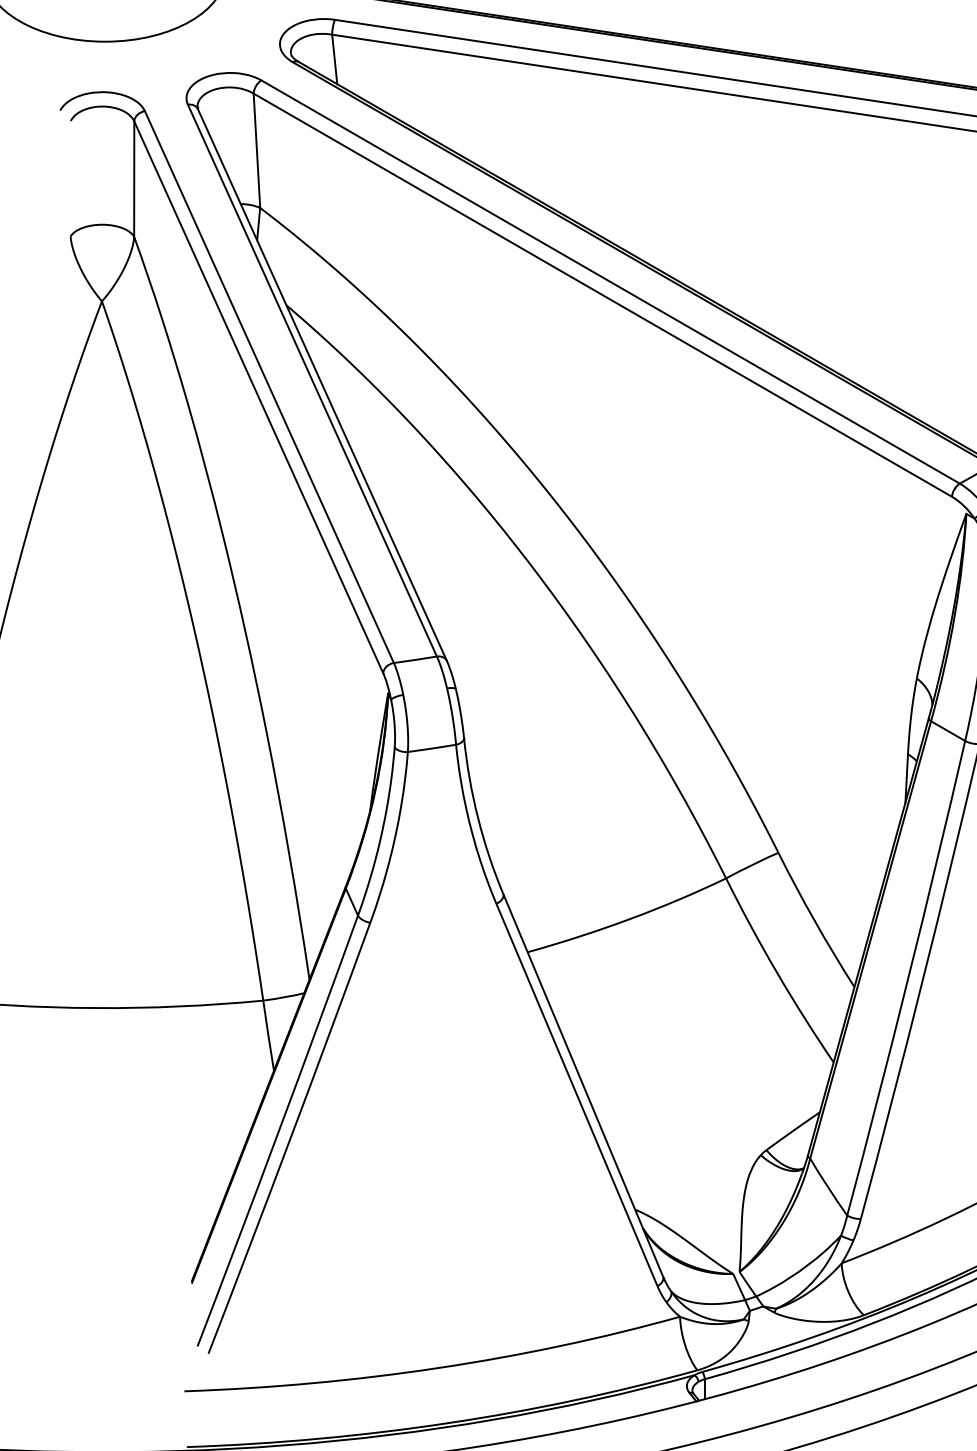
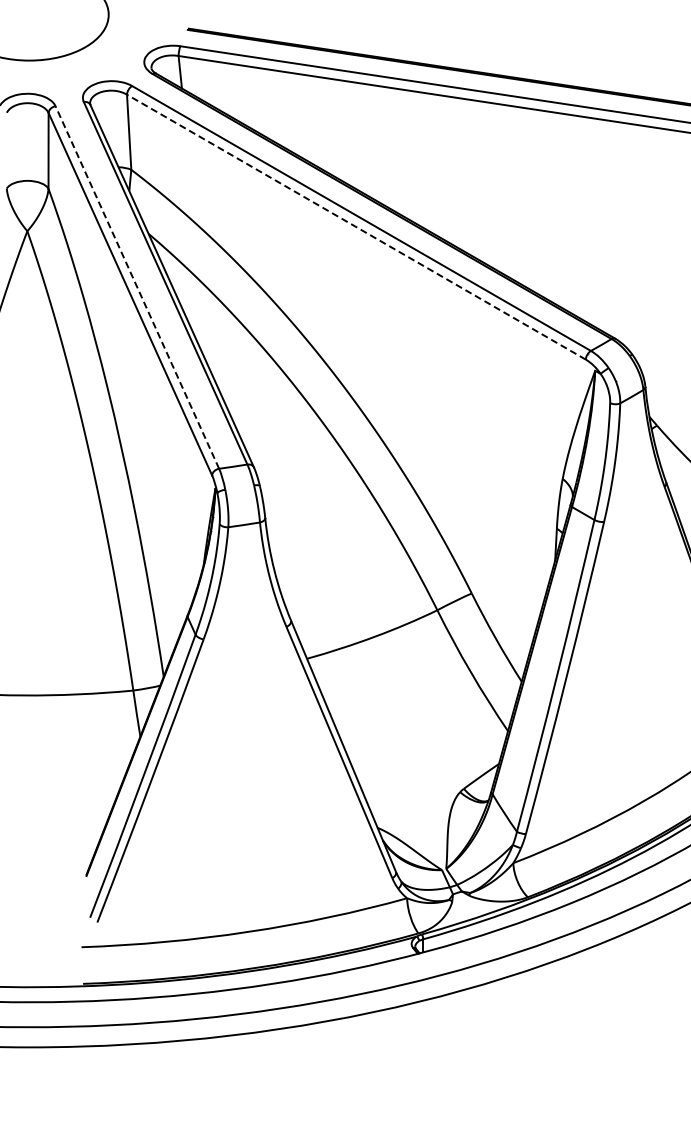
line: (602, 295) -> (356, 227), solid -> dashed
line: (269, 387) -> (137, 287), solid -> dashed

